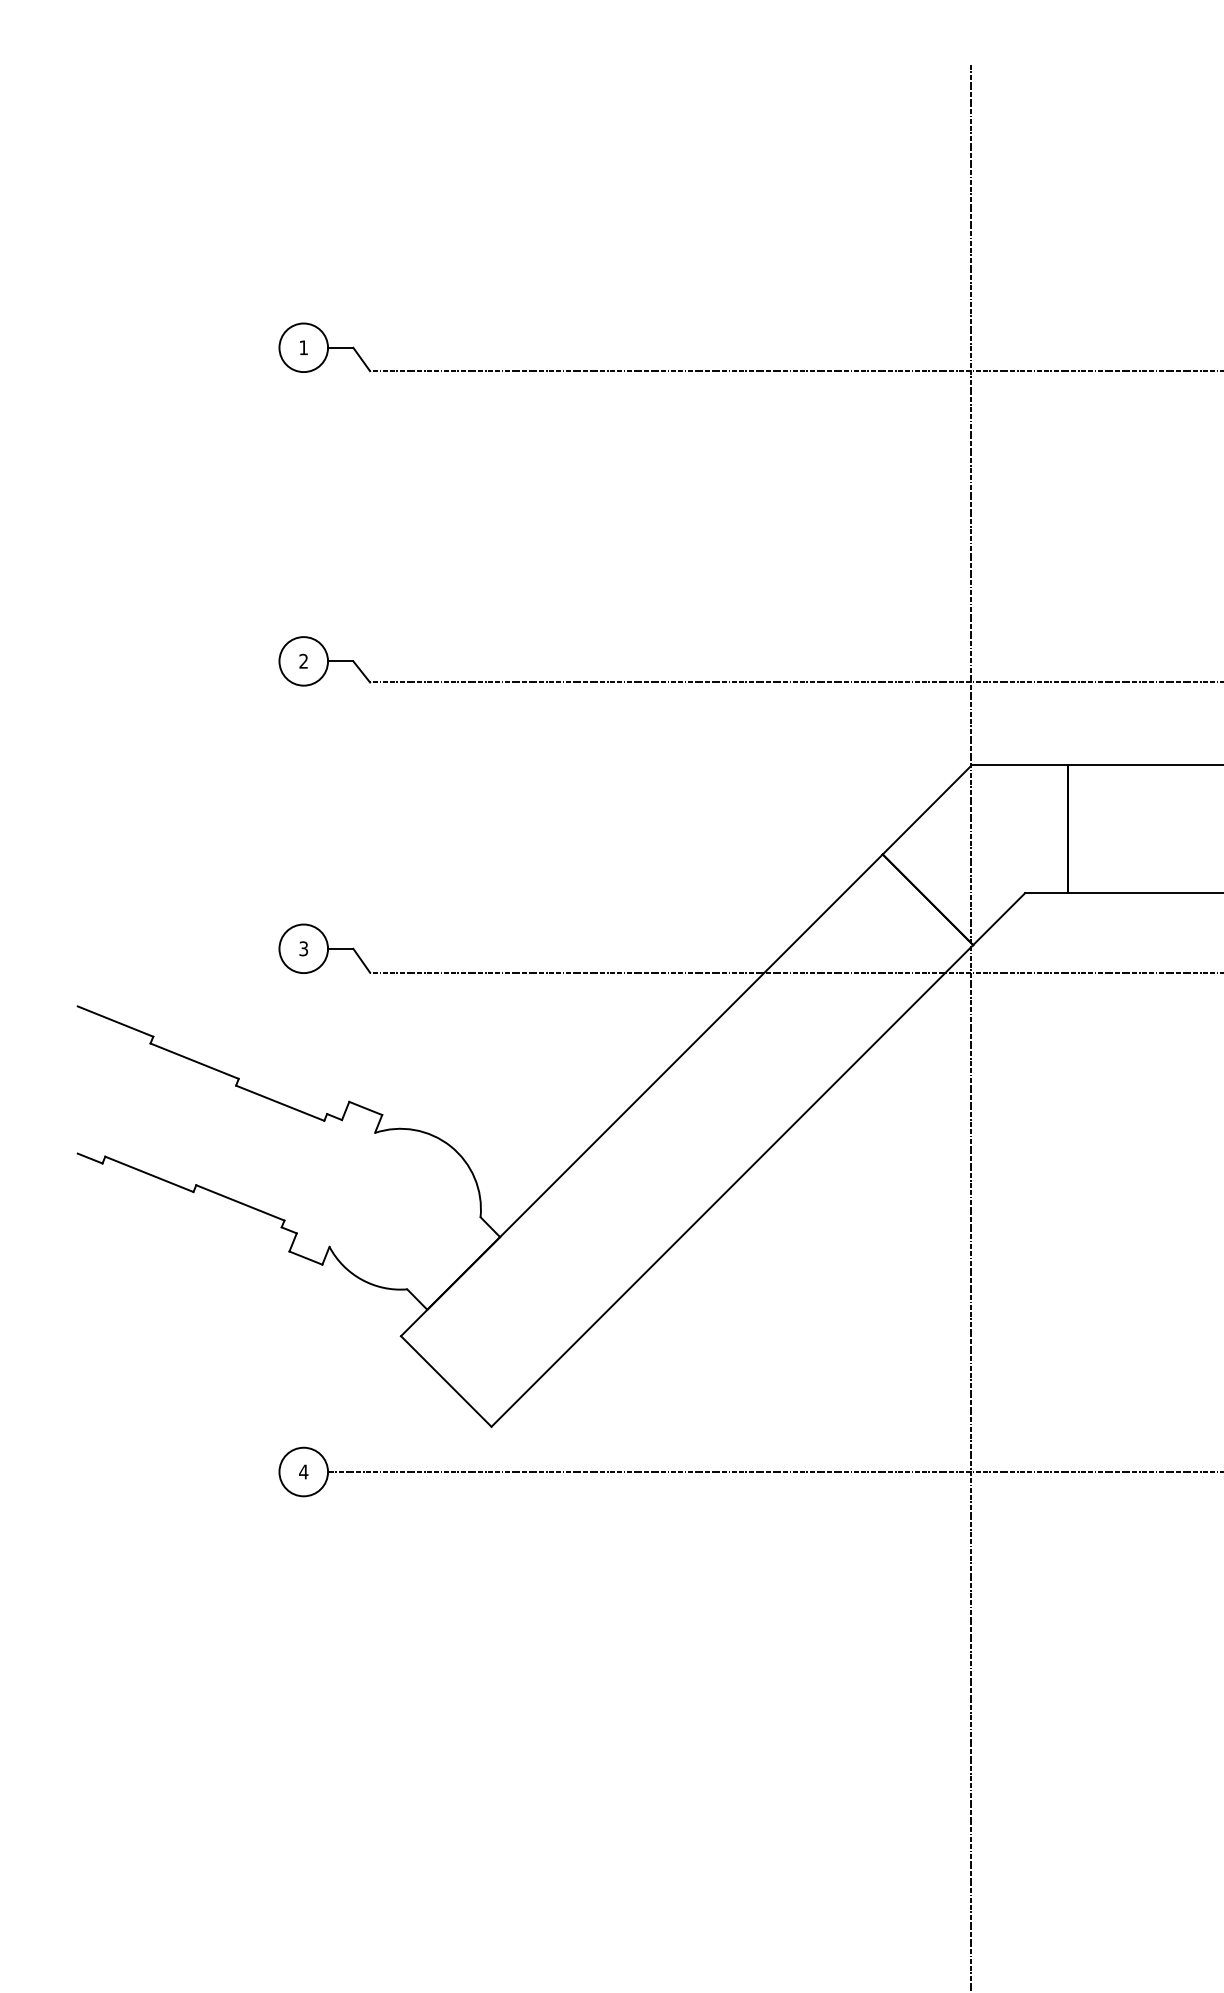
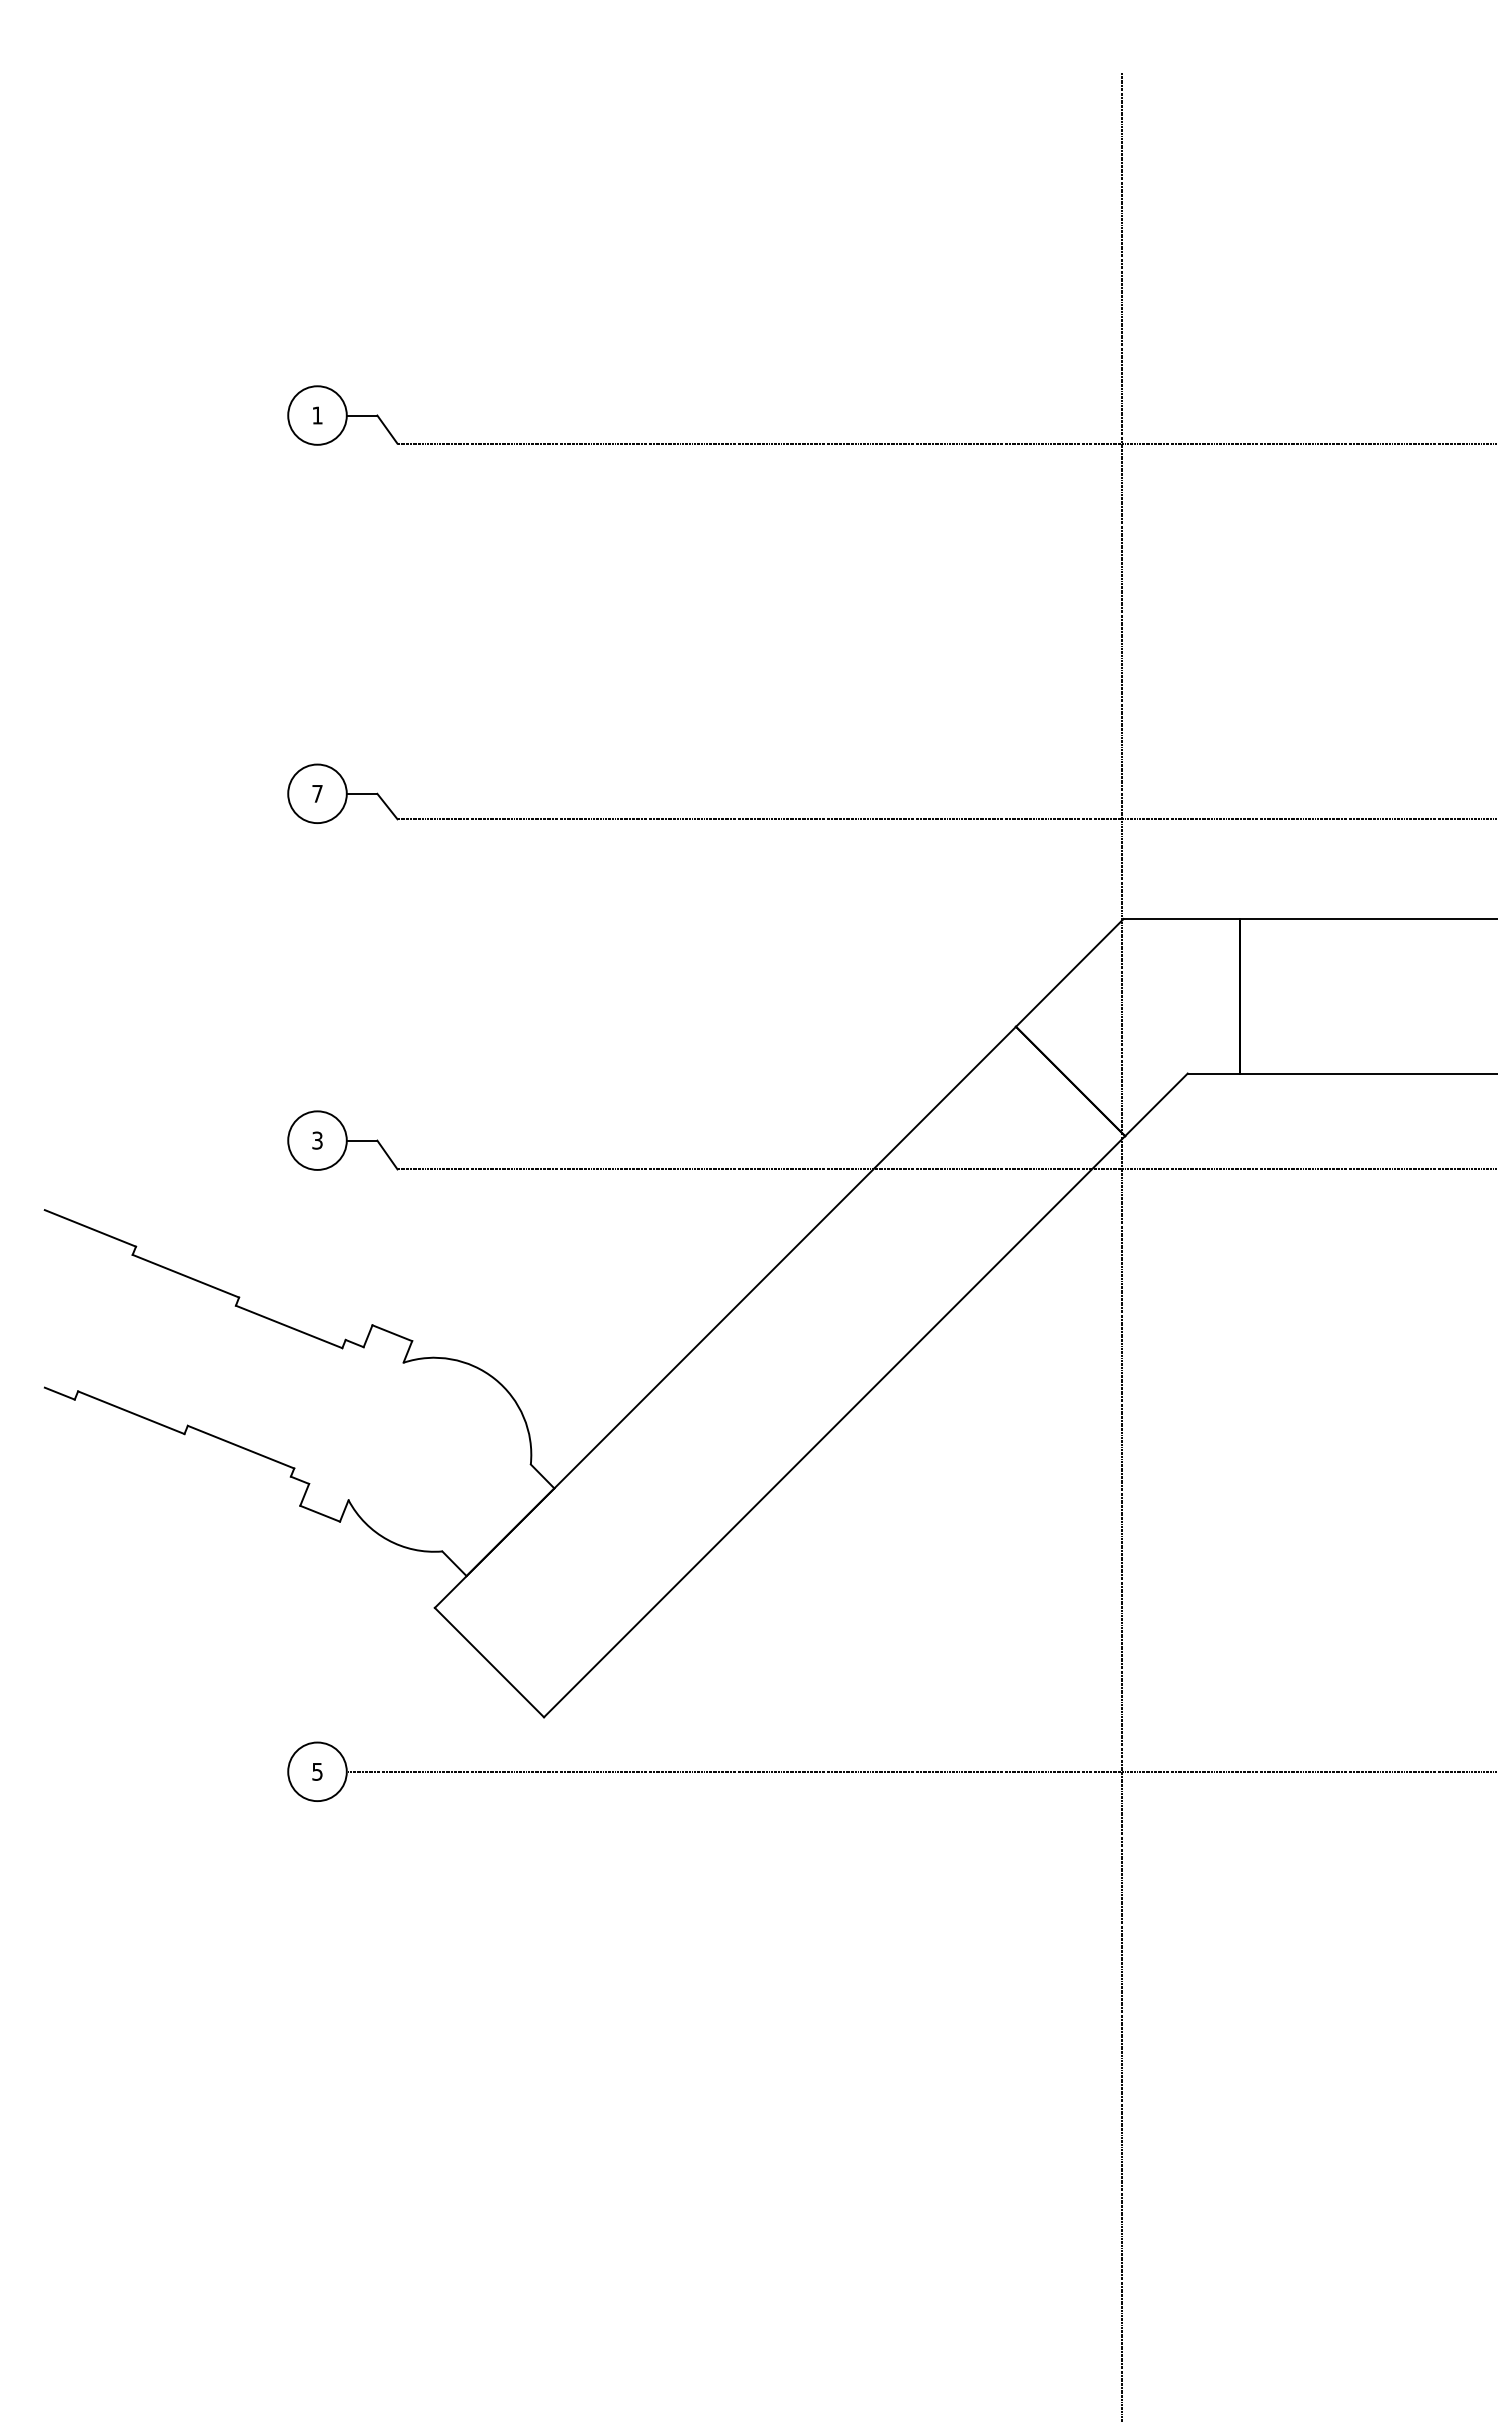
text: (303, 661) -> (317, 793), 2 -> 7
text: (303, 1471) -> (317, 1771), 4 -> 5

